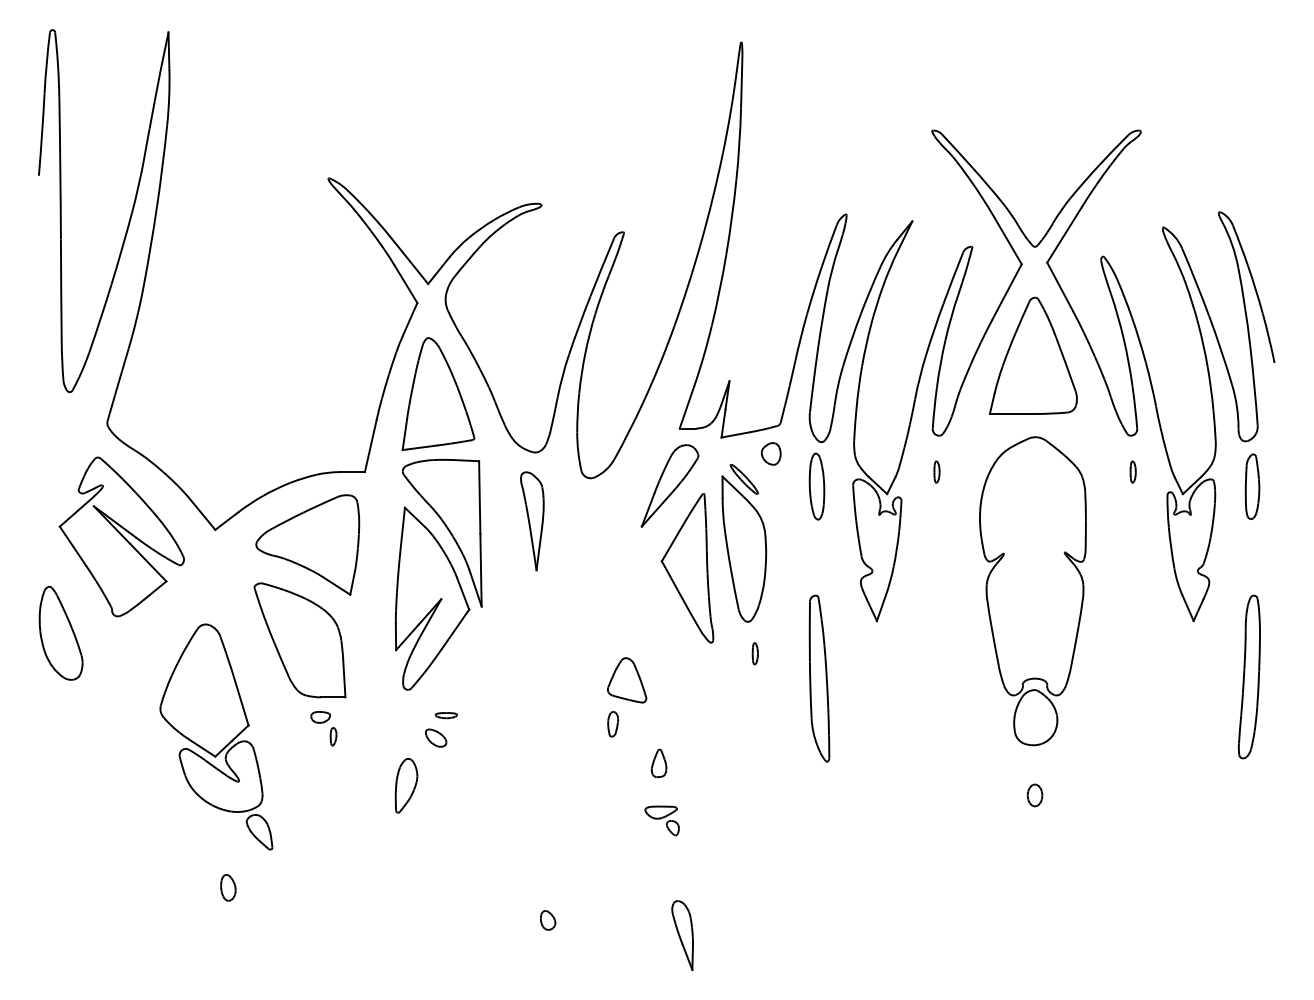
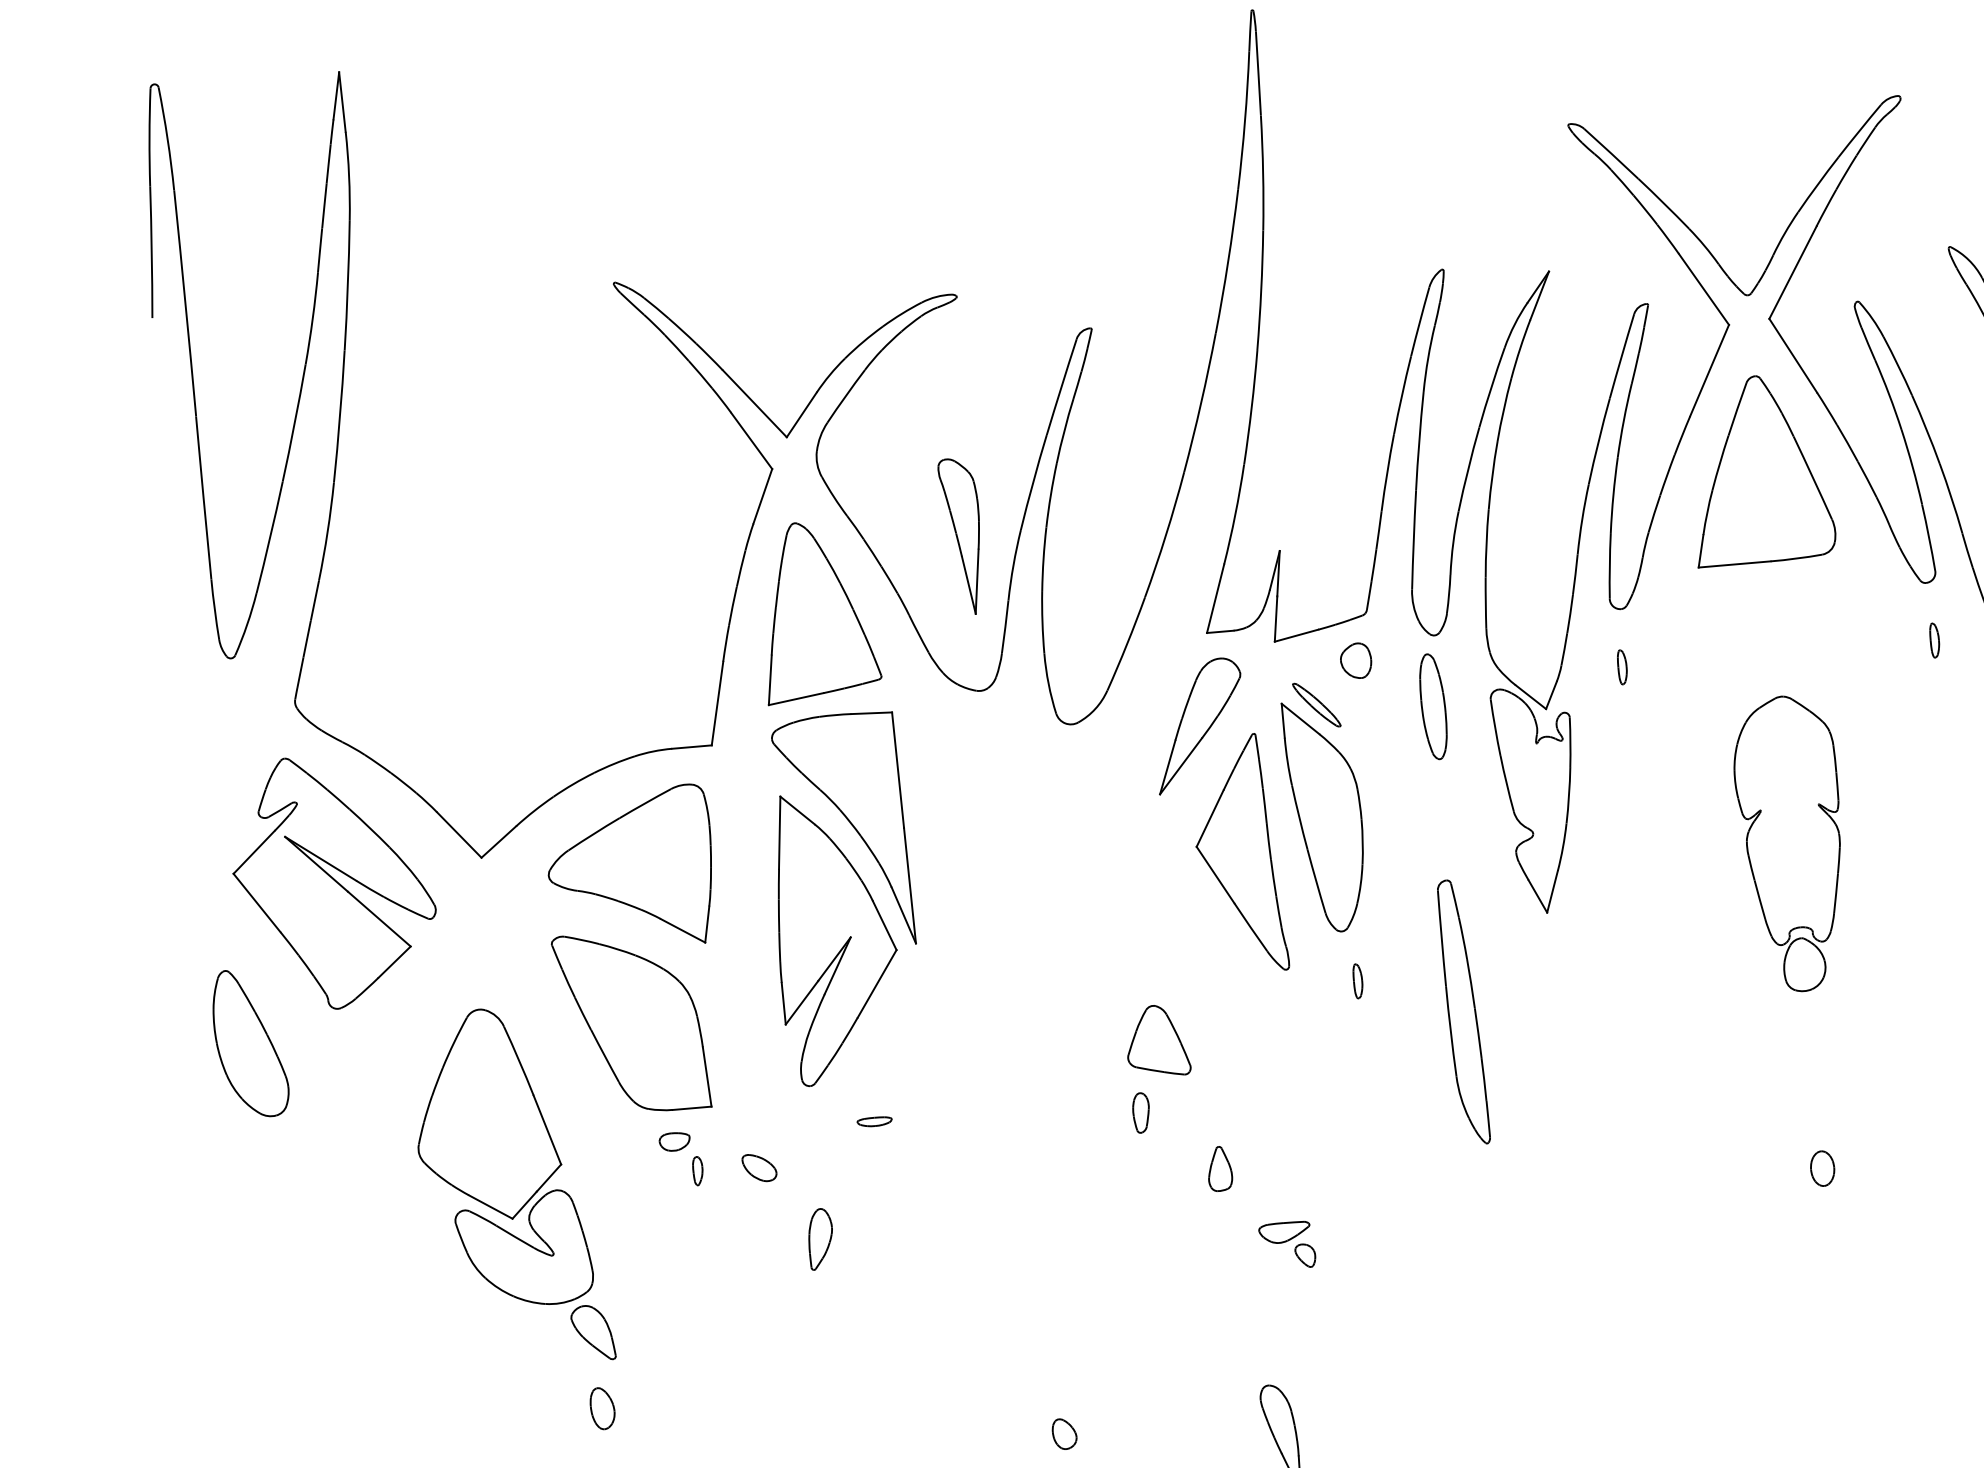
part: (532, 521) -> (962, 536), moved
part: (1032, 591) -> (1790, 844), size x0.6
part: (436, 737) -> (760, 1166), moved
part: (406, 785) -> (820, 1238), size x0.7
part: (661, 820) -> (1286, 1245), moved
part: (228, 887) -> (602, 1408), moved

